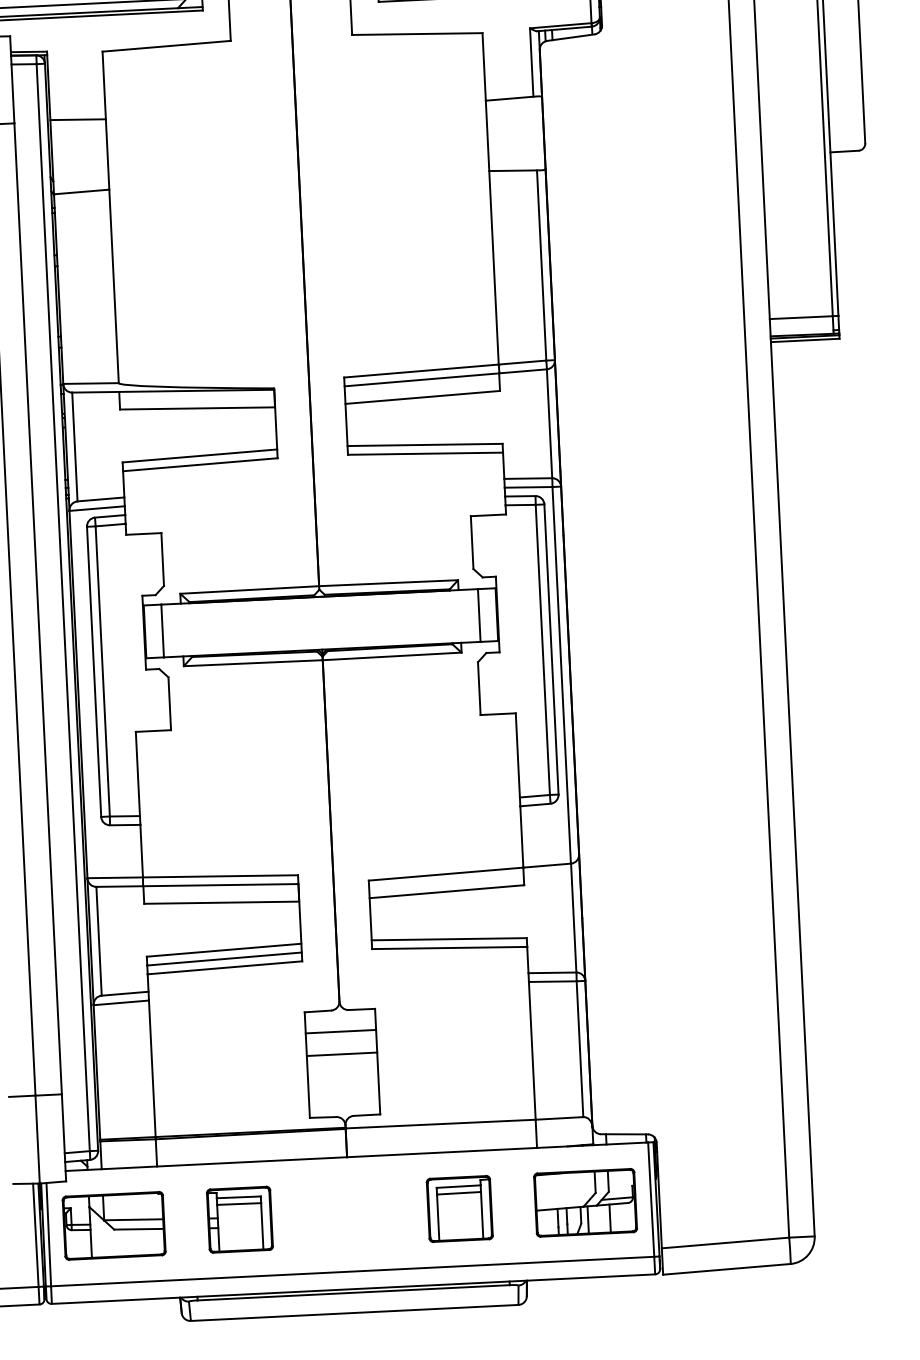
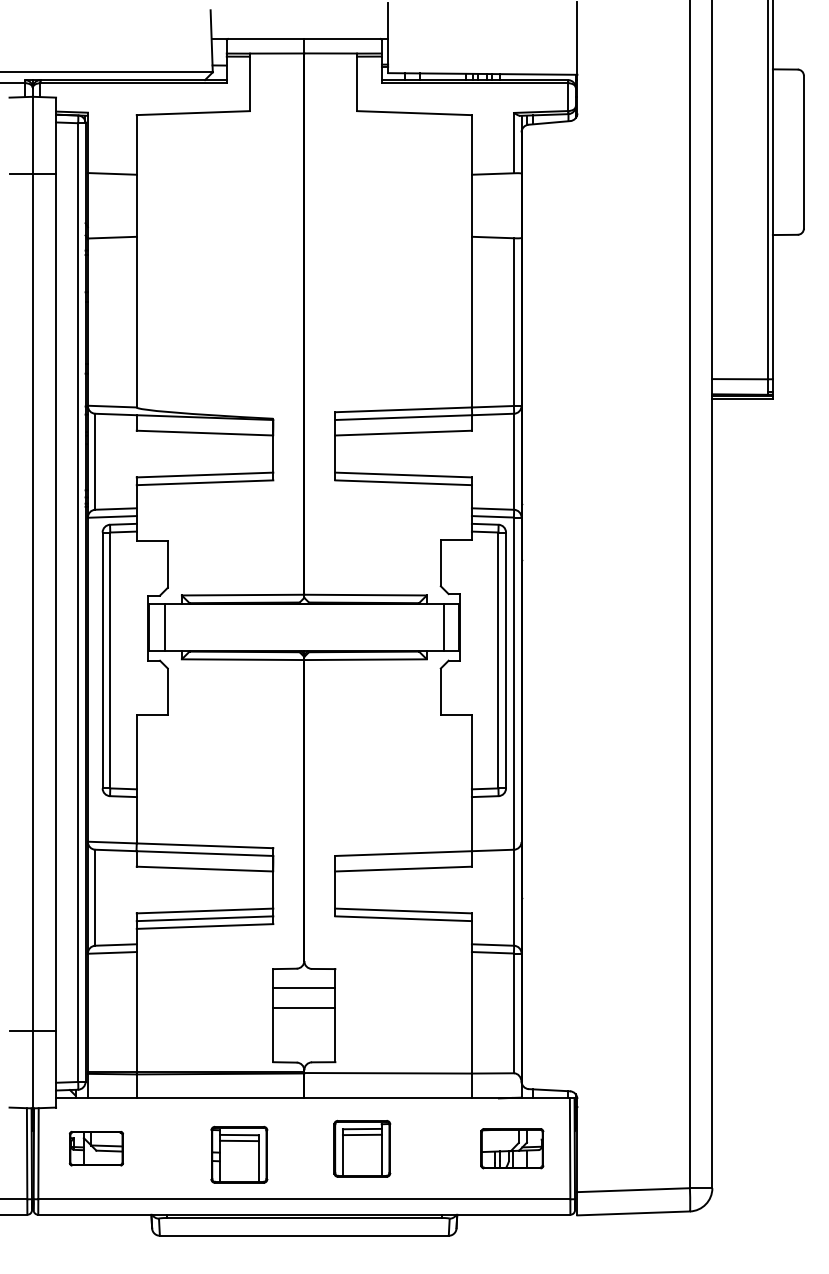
part: (585, 1202) -> (512, 1148), size x0.7
part: (460, 1208) -> (362, 1148), moved
part: (240, 1219) -> (239, 1154), moved
part: (114, 1225) -> (96, 1148), size x0.6

